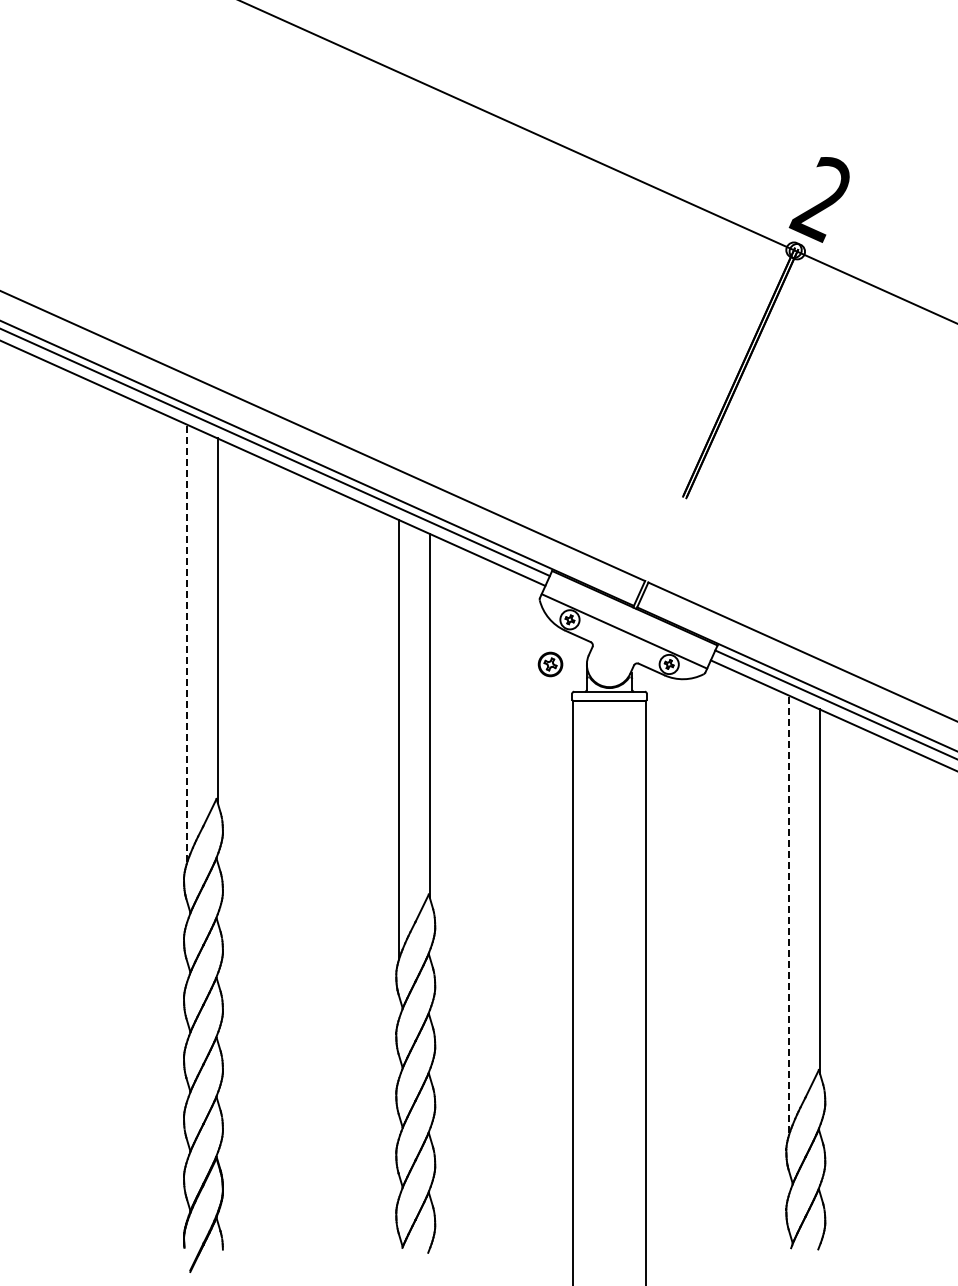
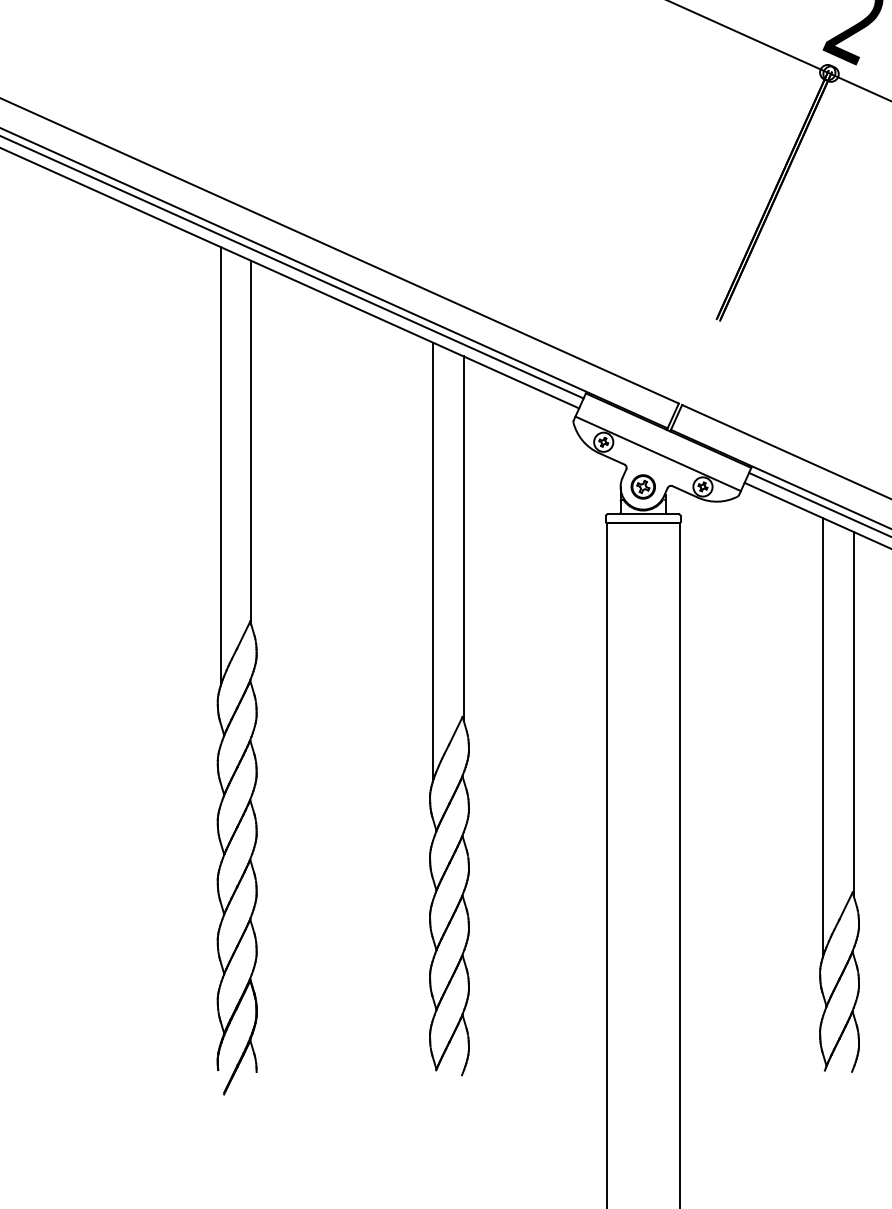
line: (186, 643) -> (220, 465), dashed -> solid
part: (550, 664) -> (643, 486), moved
line: (789, 914) -> (823, 736), dashed -> solid

